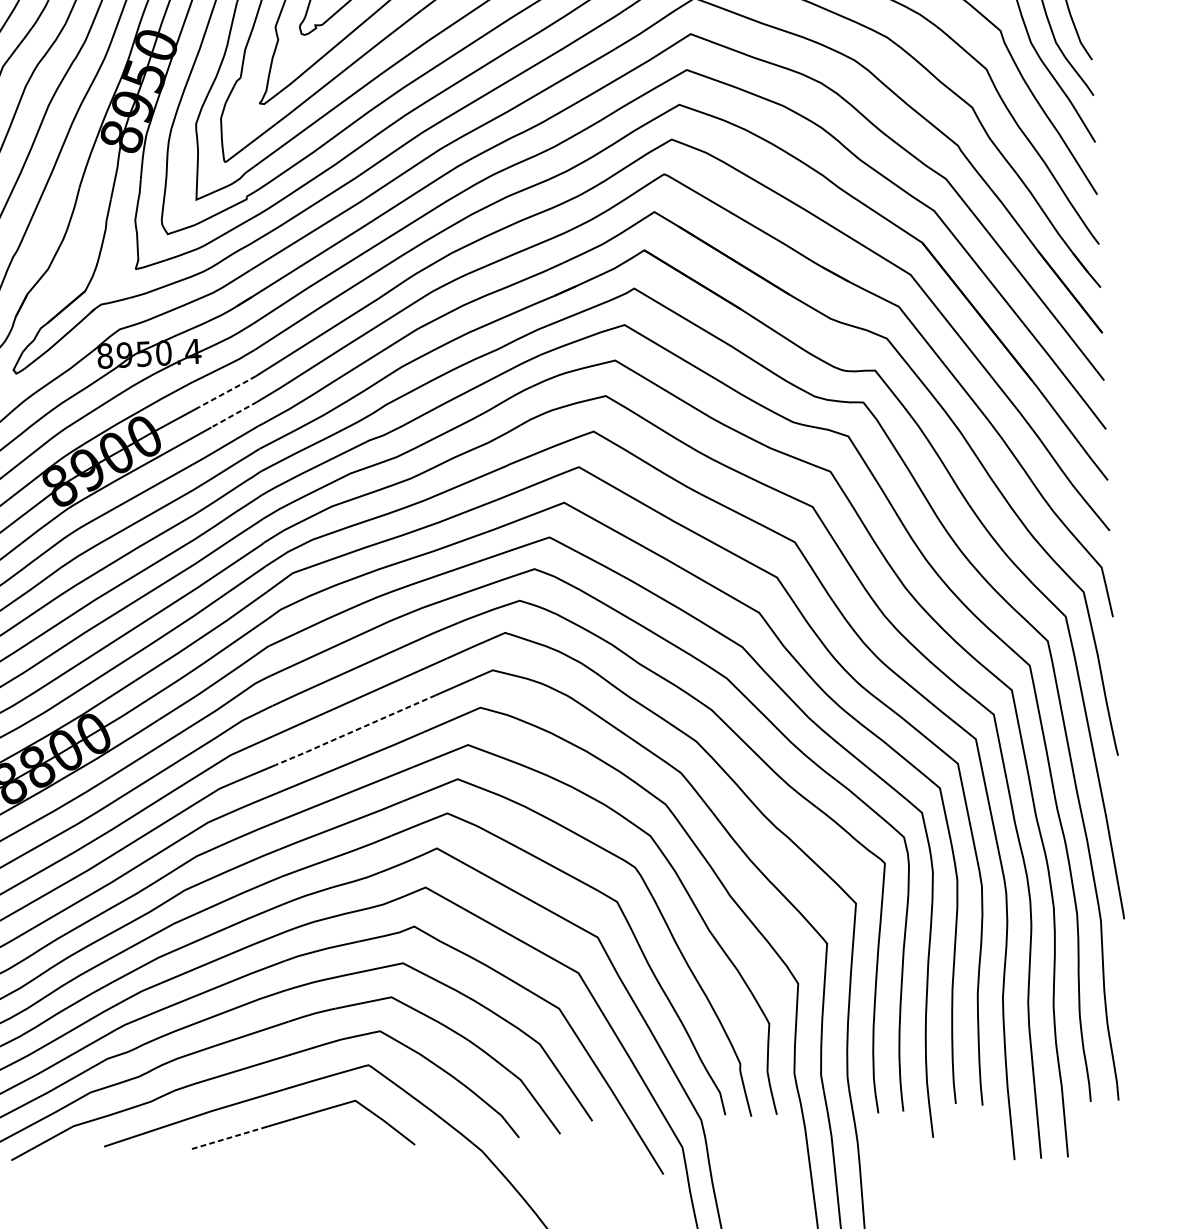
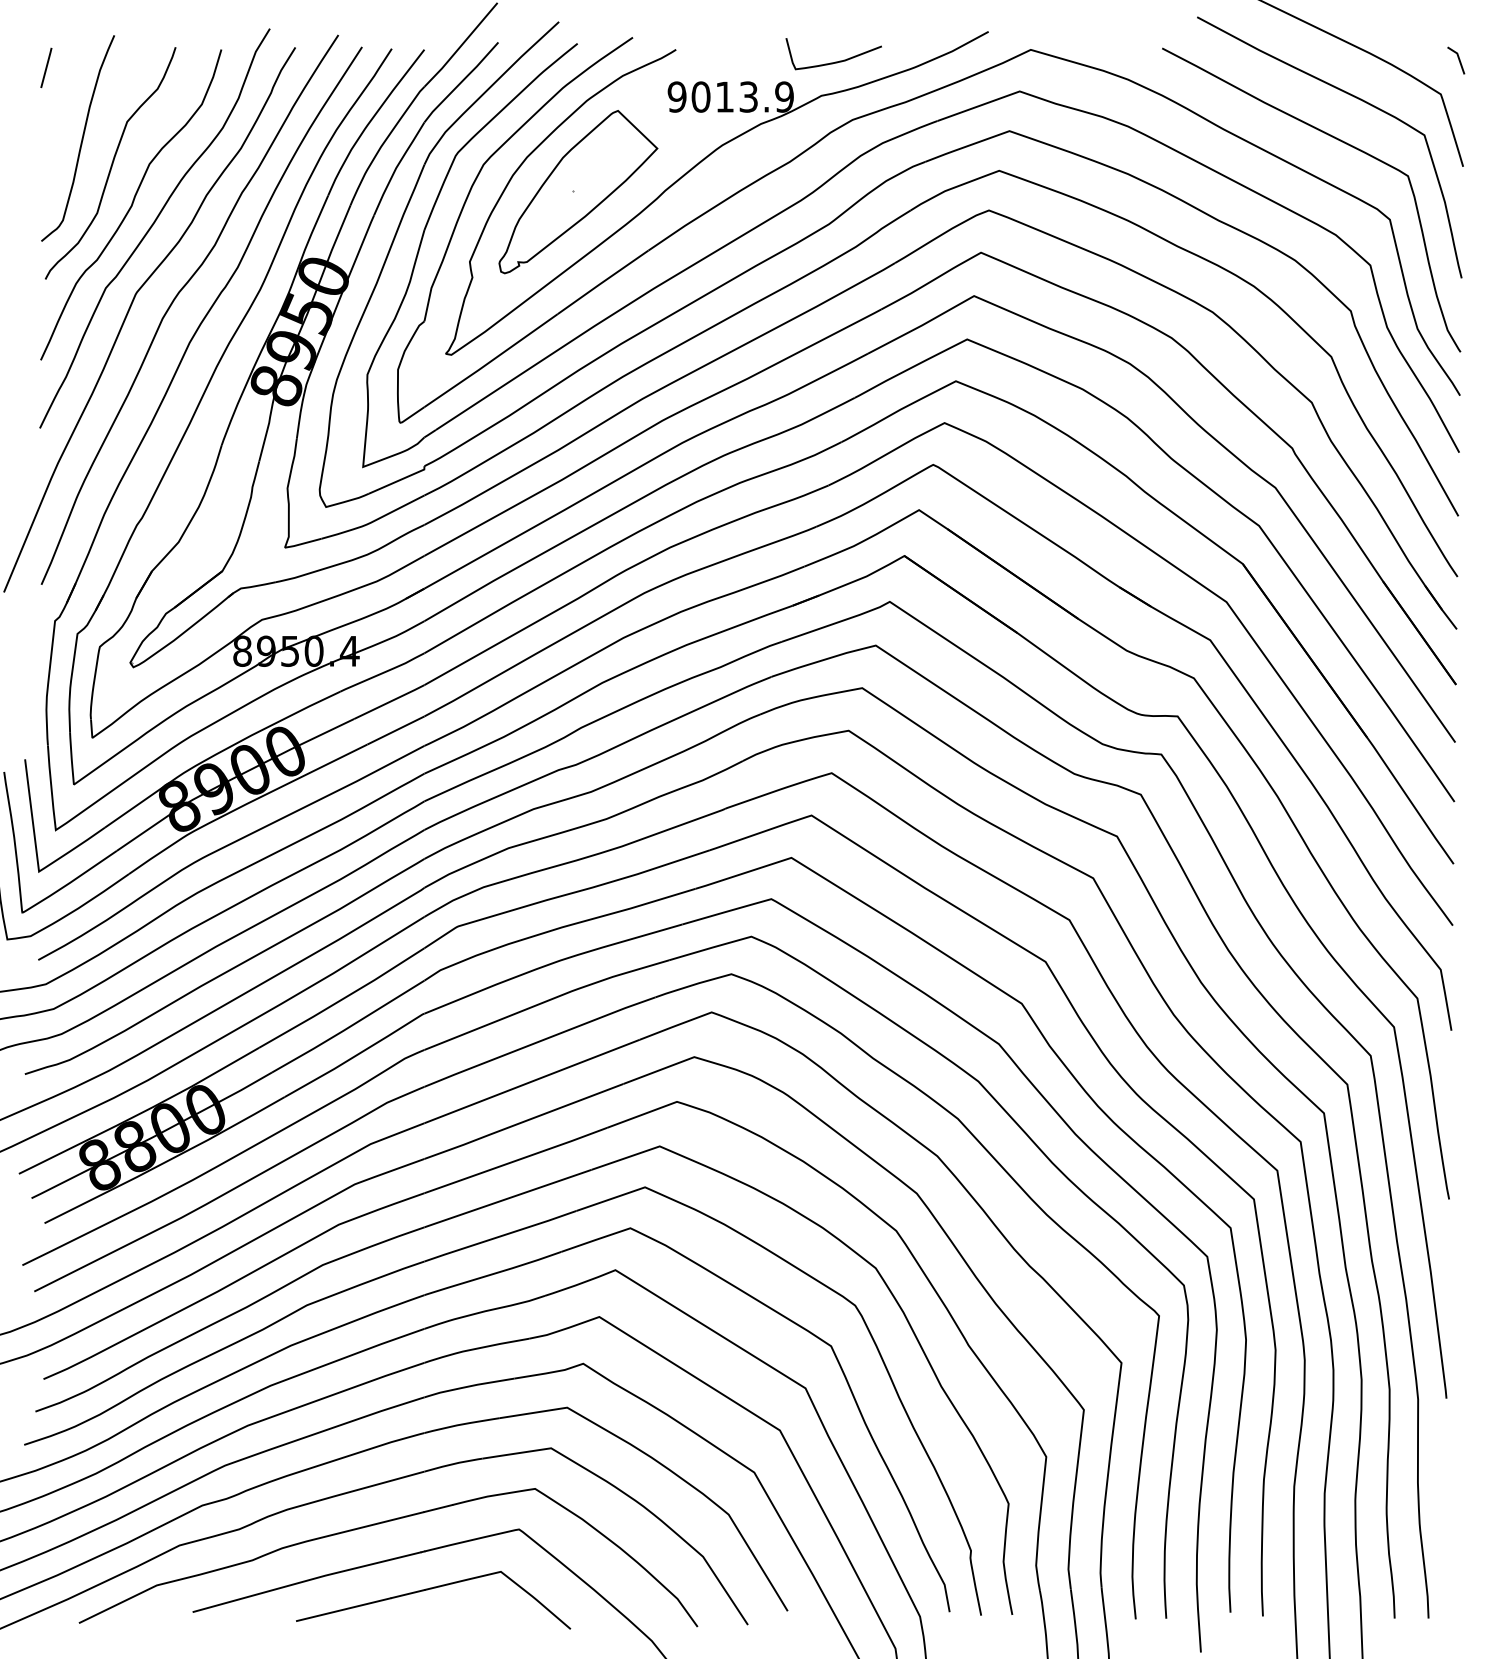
line: (227, 391) -> (389, 701), dashed -> solid
line: (234, 414) -> (396, 730), dashed -> solid
line: (354, 731) -> (522, 1122), dashed -> solid
line: (227, 1138) -> (343, 1609), dashed -> solid

